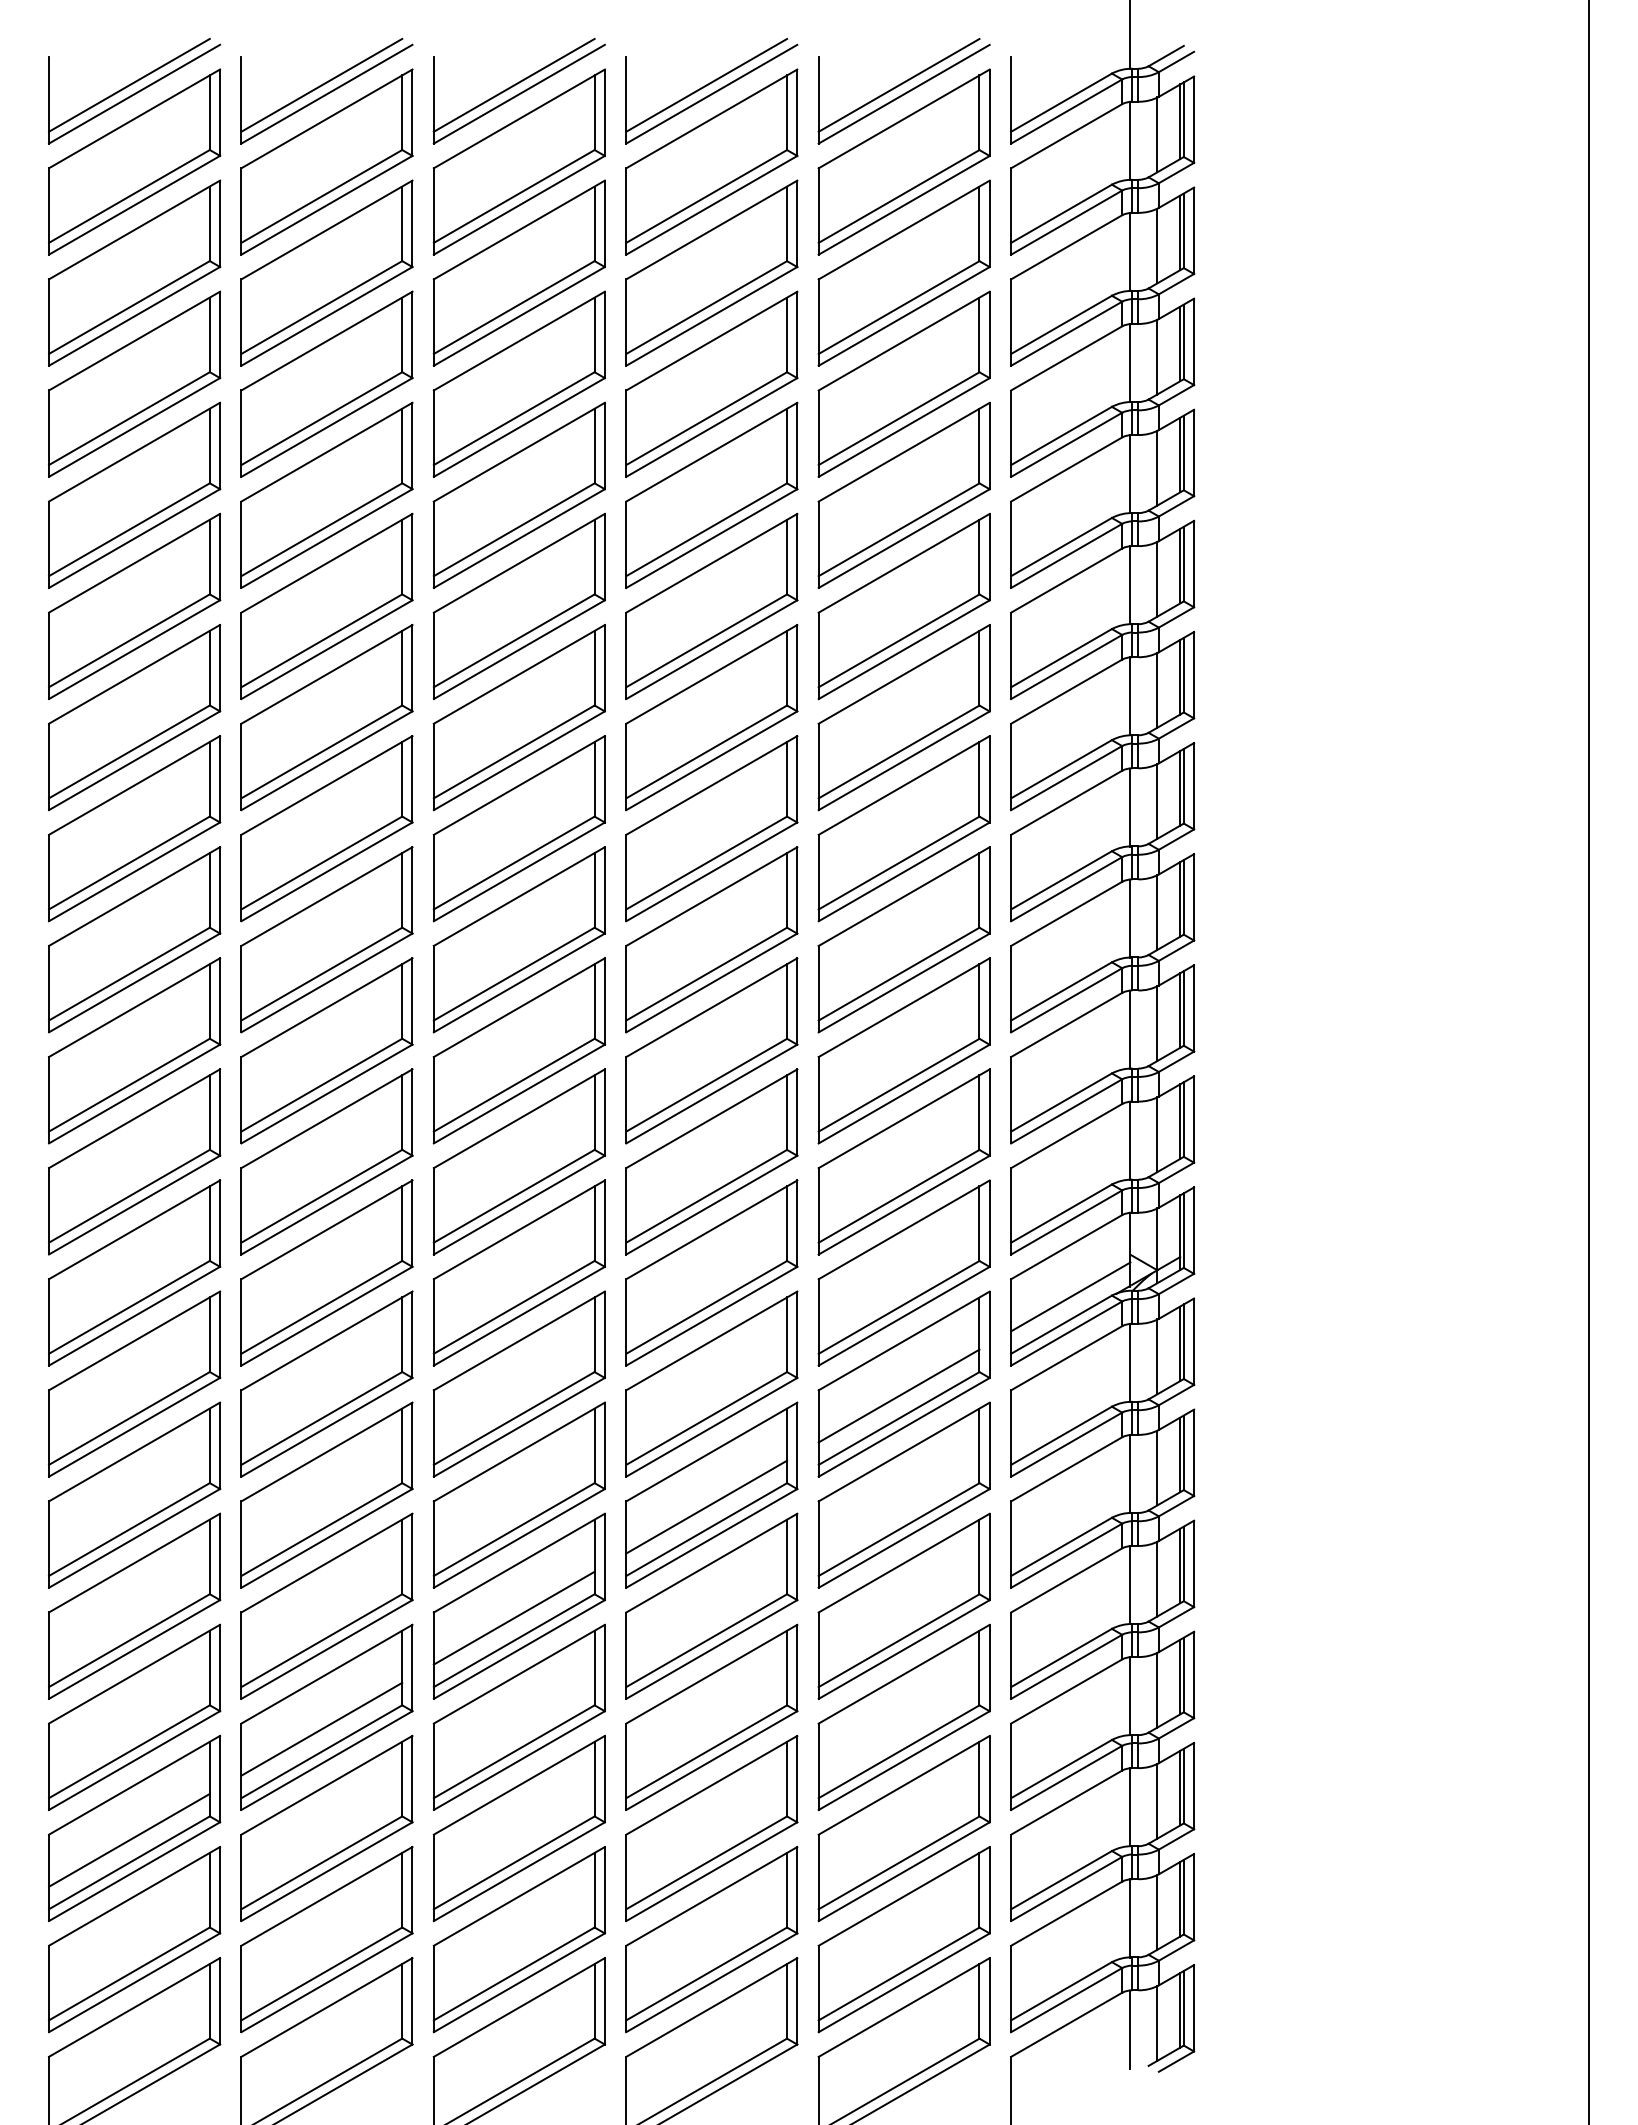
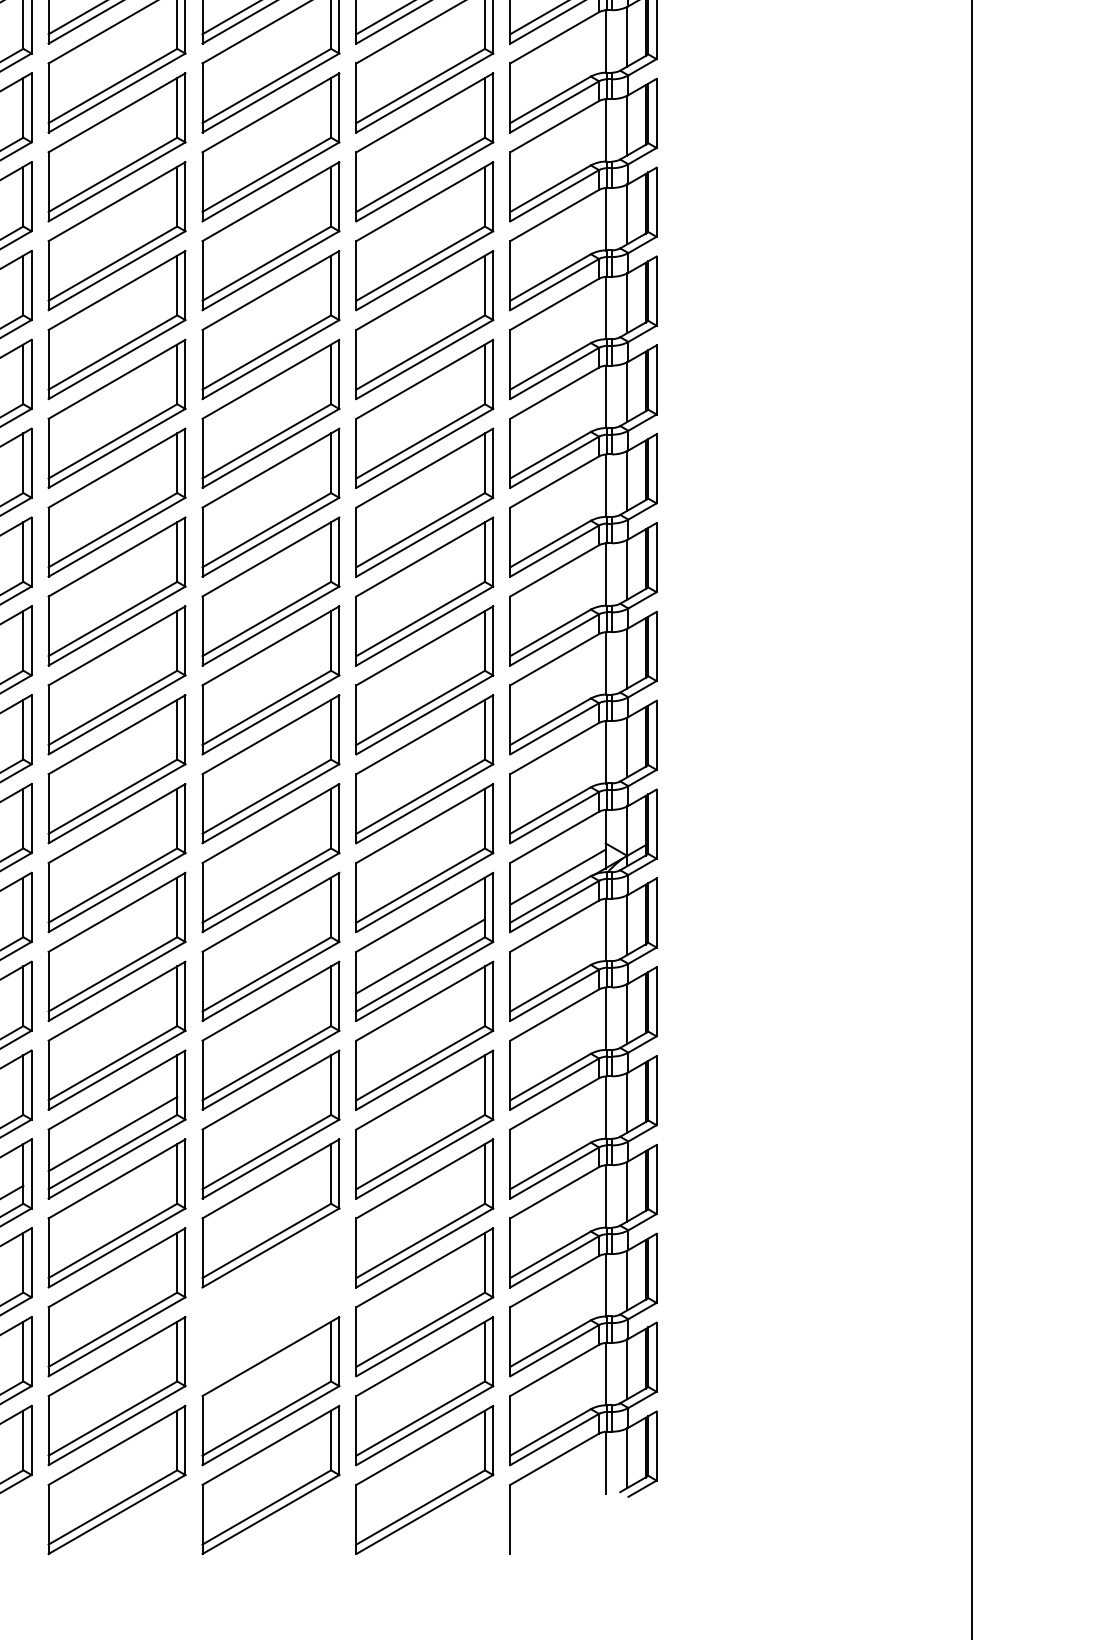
line: (706, 1506) -> (266, 1044), removed
part: (711, 1827) -> (270, 1301), removed

